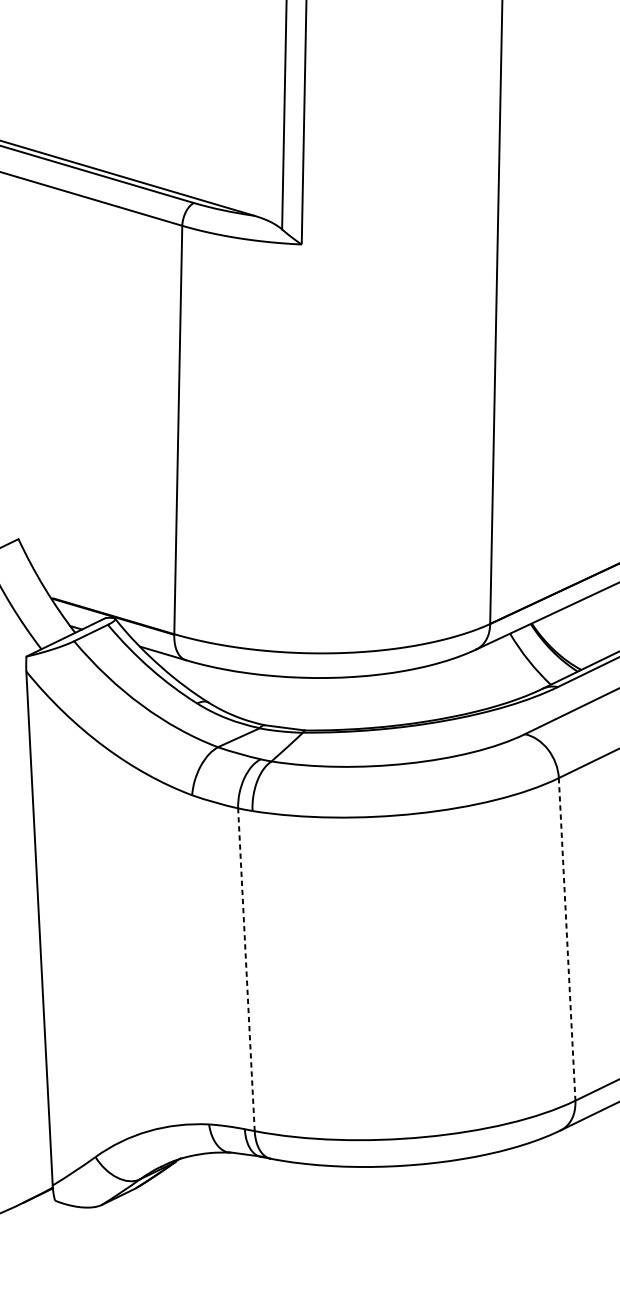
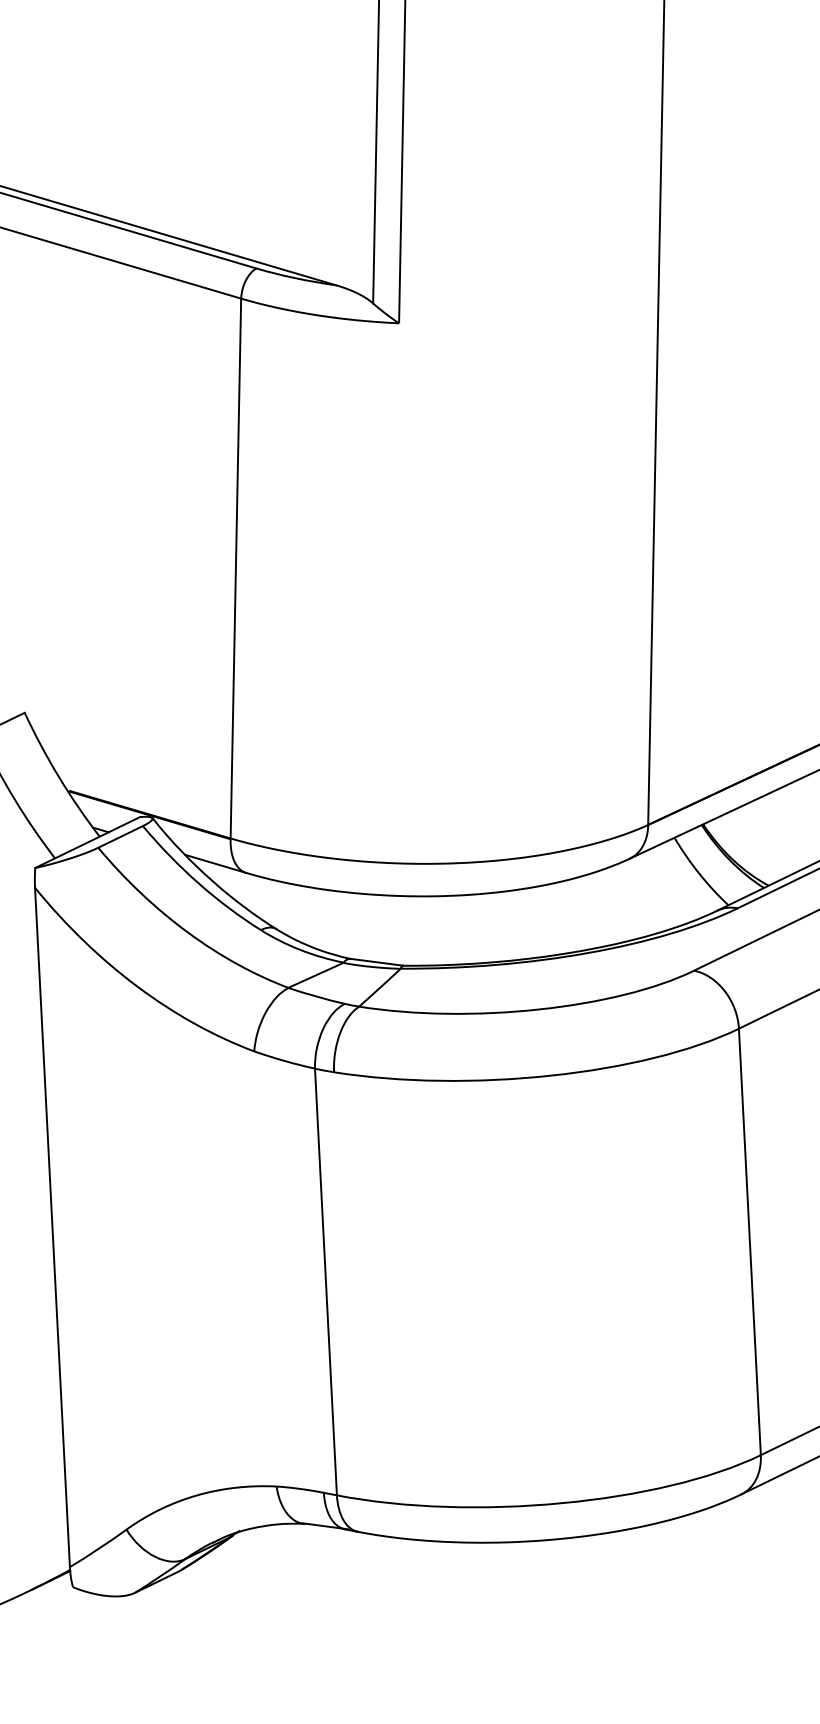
line: (566, 939) -> (749, 1241), dashed -> solid
line: (246, 970) -> (325, 1282), dashed -> solid

